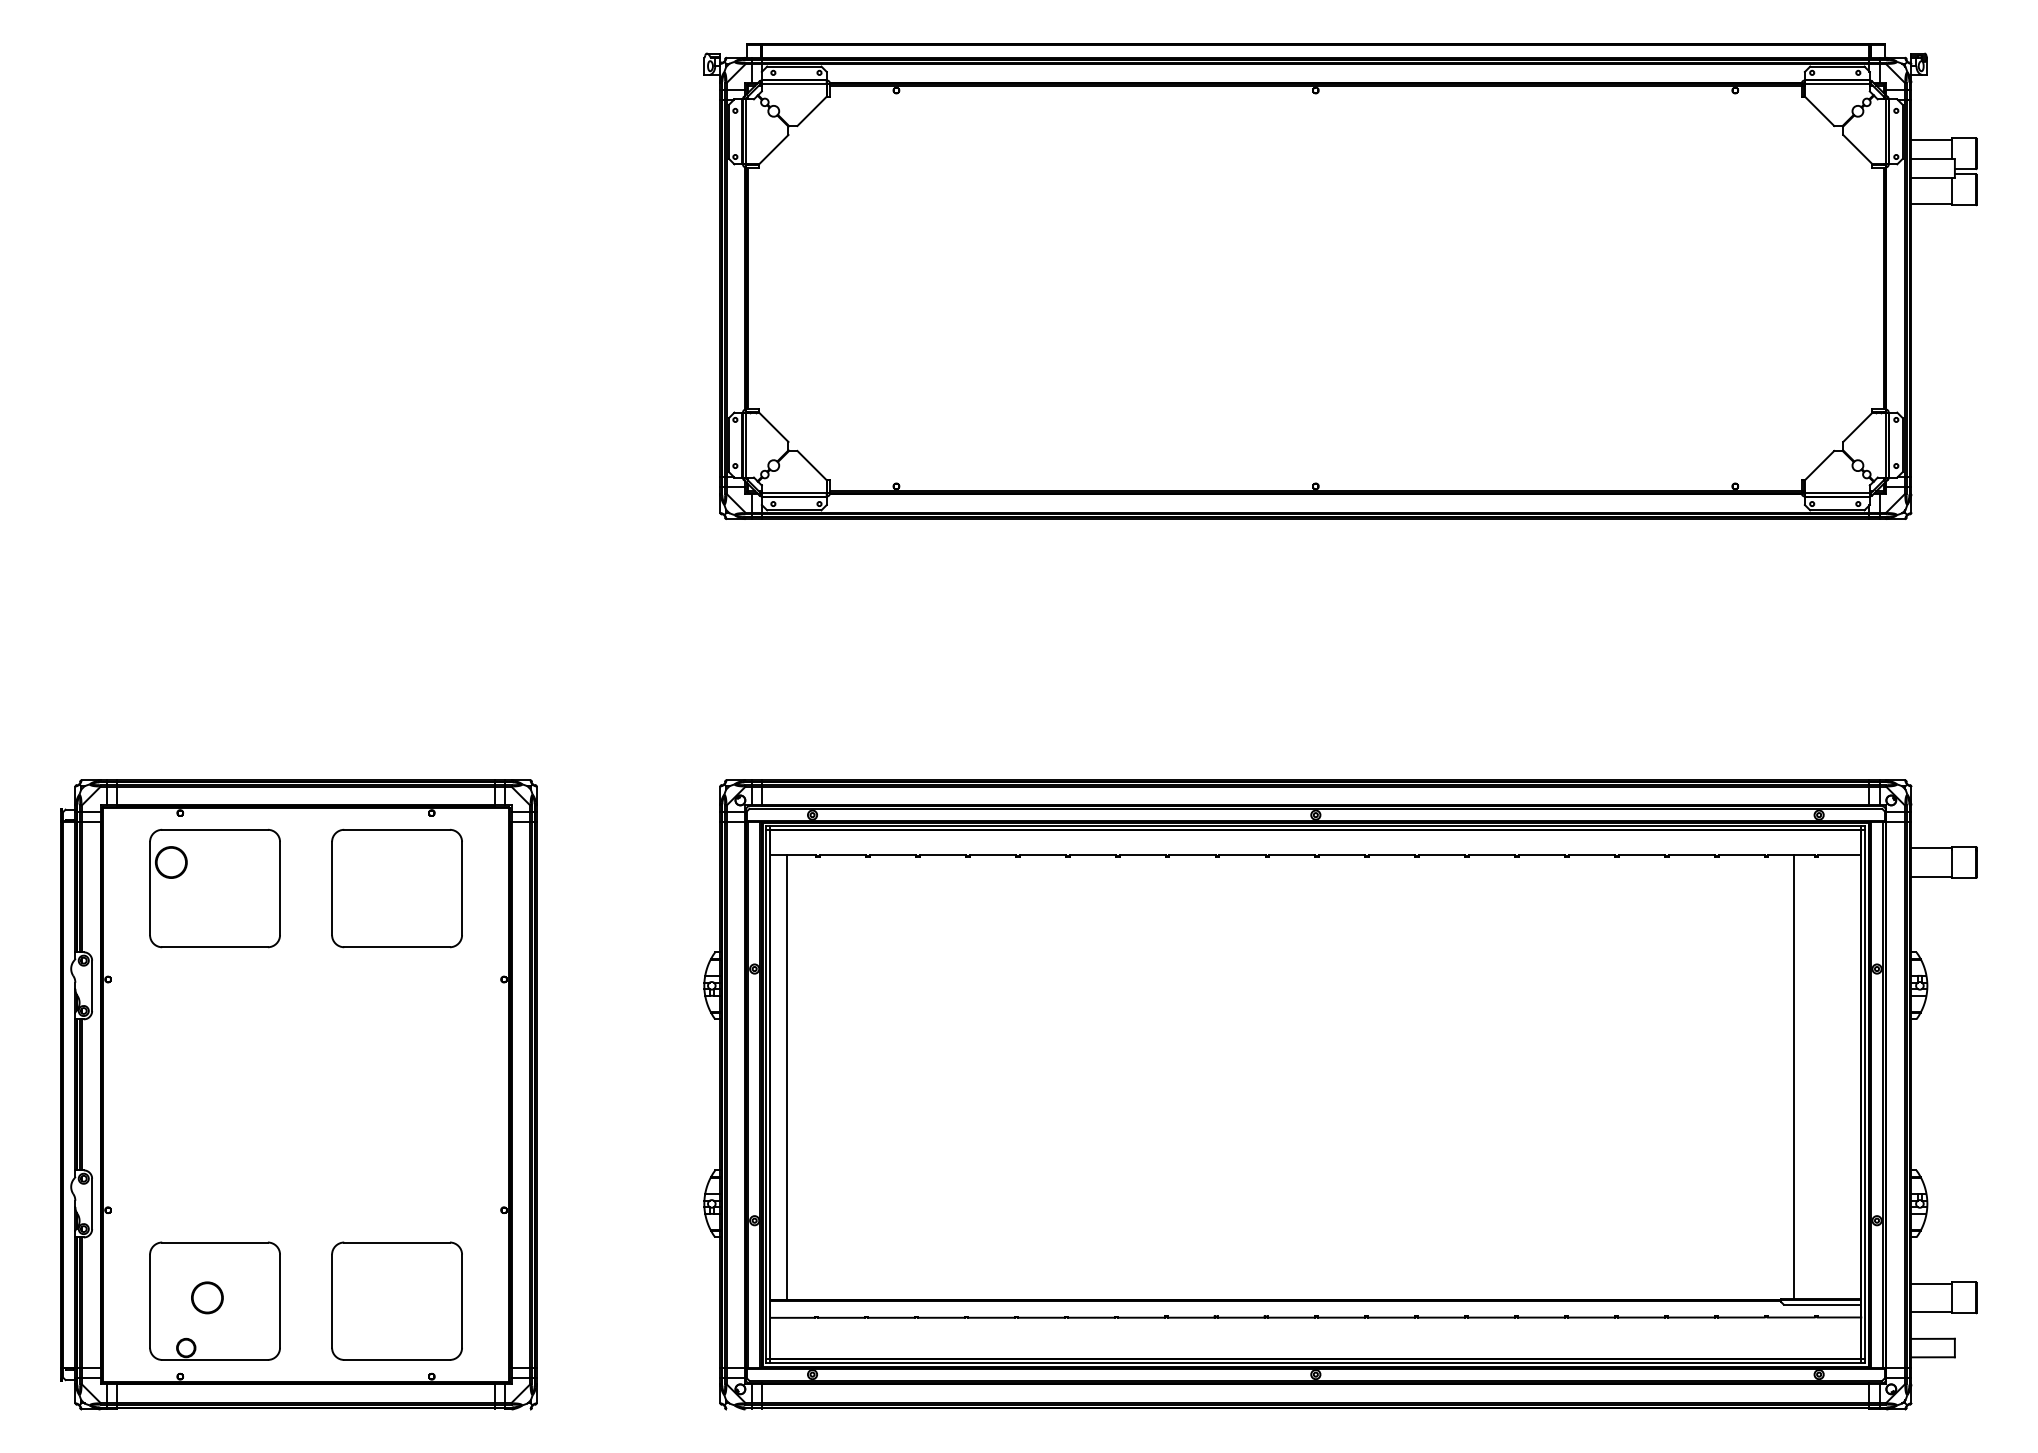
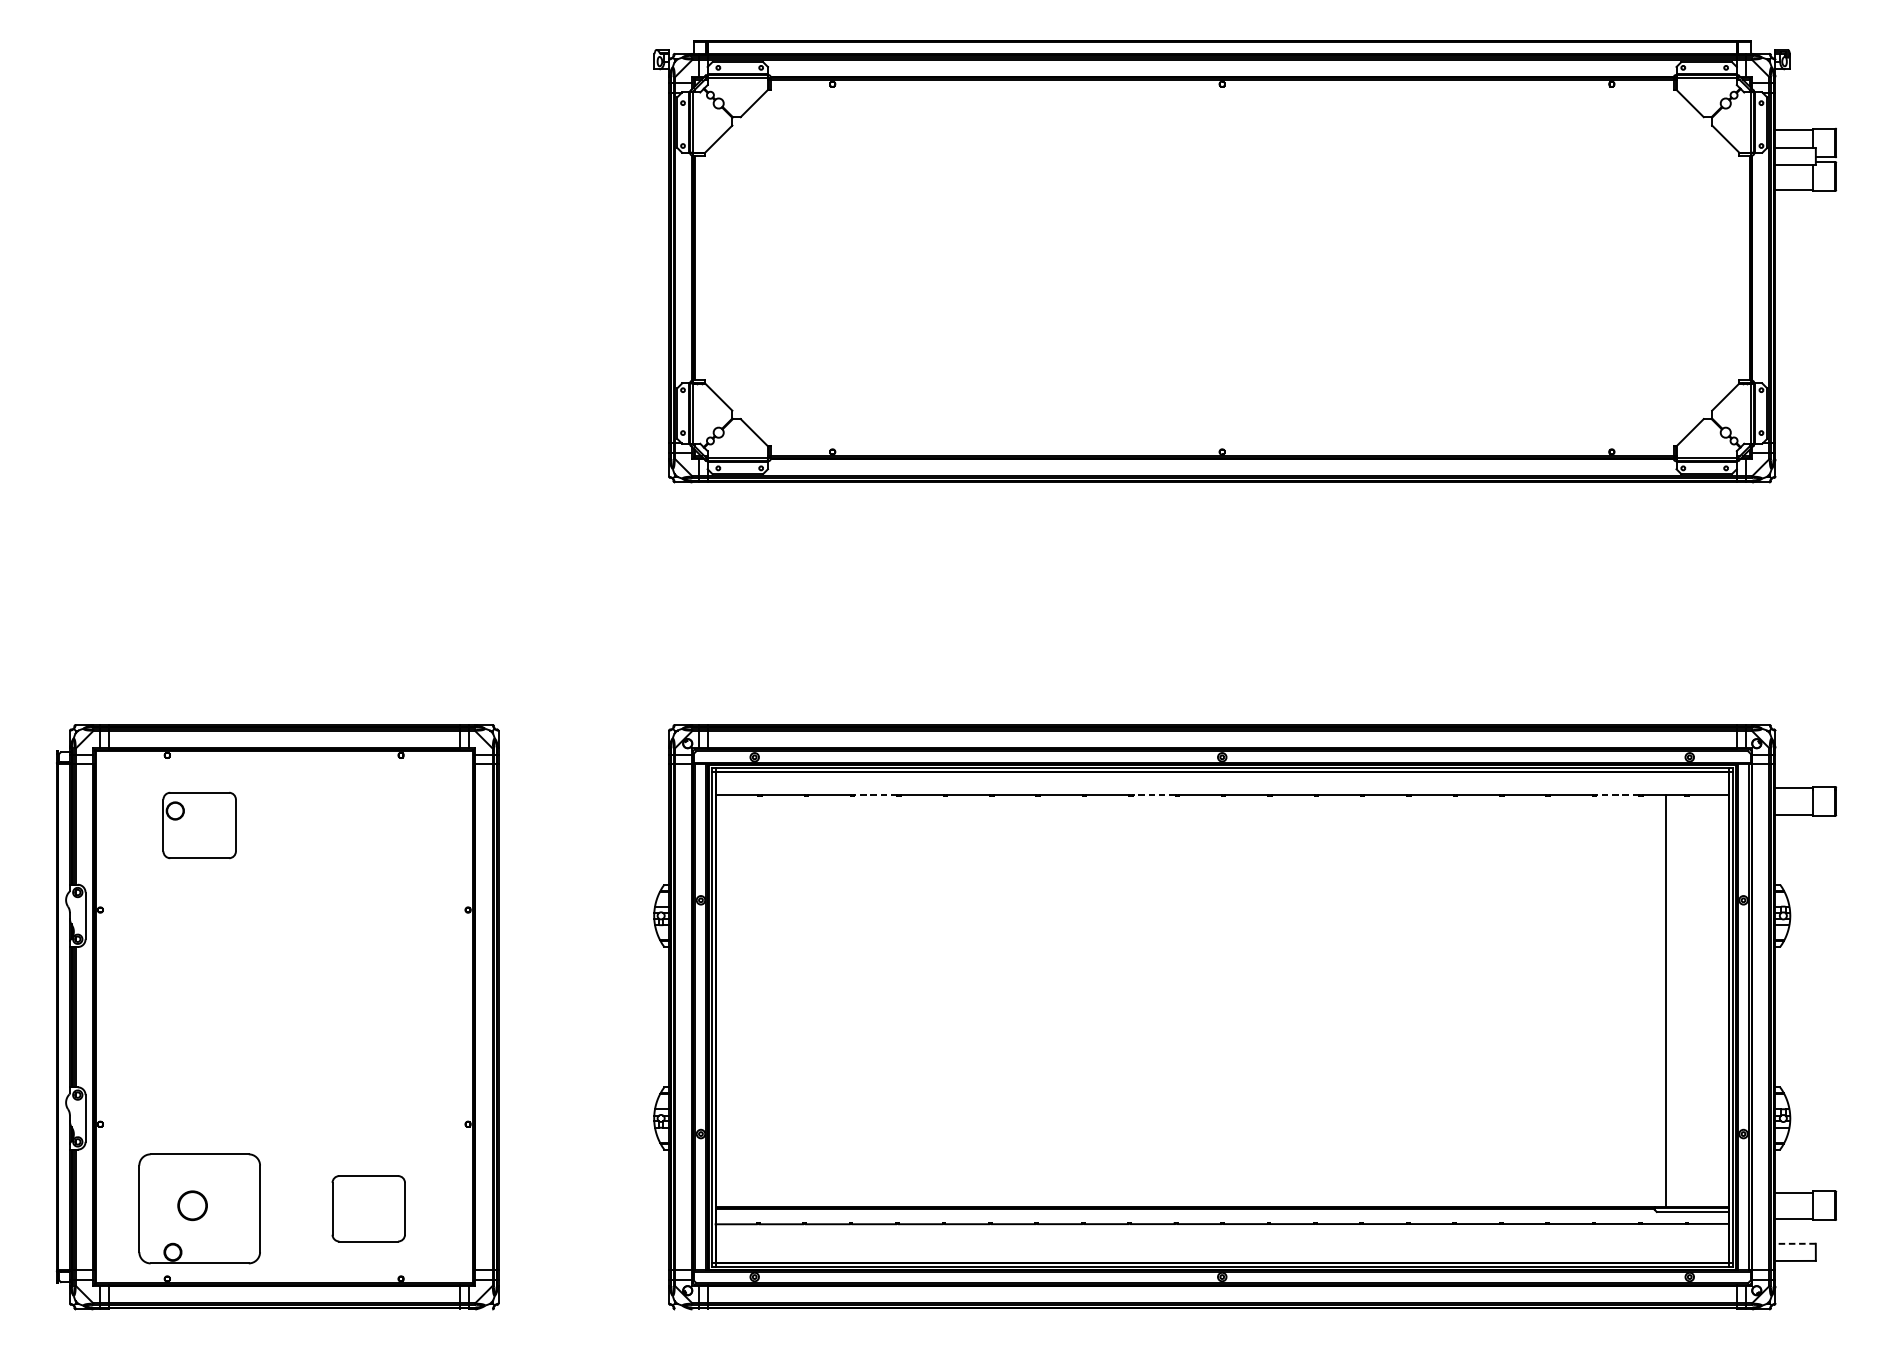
line: (942, 855) -> (875, 794), solid -> dashed
line: (1241, 855) -> (1153, 794), solid -> dashed
line: (1741, 855) -> (1617, 794), solid -> dashed
part: (214, 888) -> (199, 825), size x0.6
part: (396, 888) -> (368, 825), removed
line: (787, 1077) -> (731, 1001), removed
part: (396, 1300) -> (368, 1208), size x0.6
line: (1933, 1338) -> (1795, 1243), solid -> dashed

